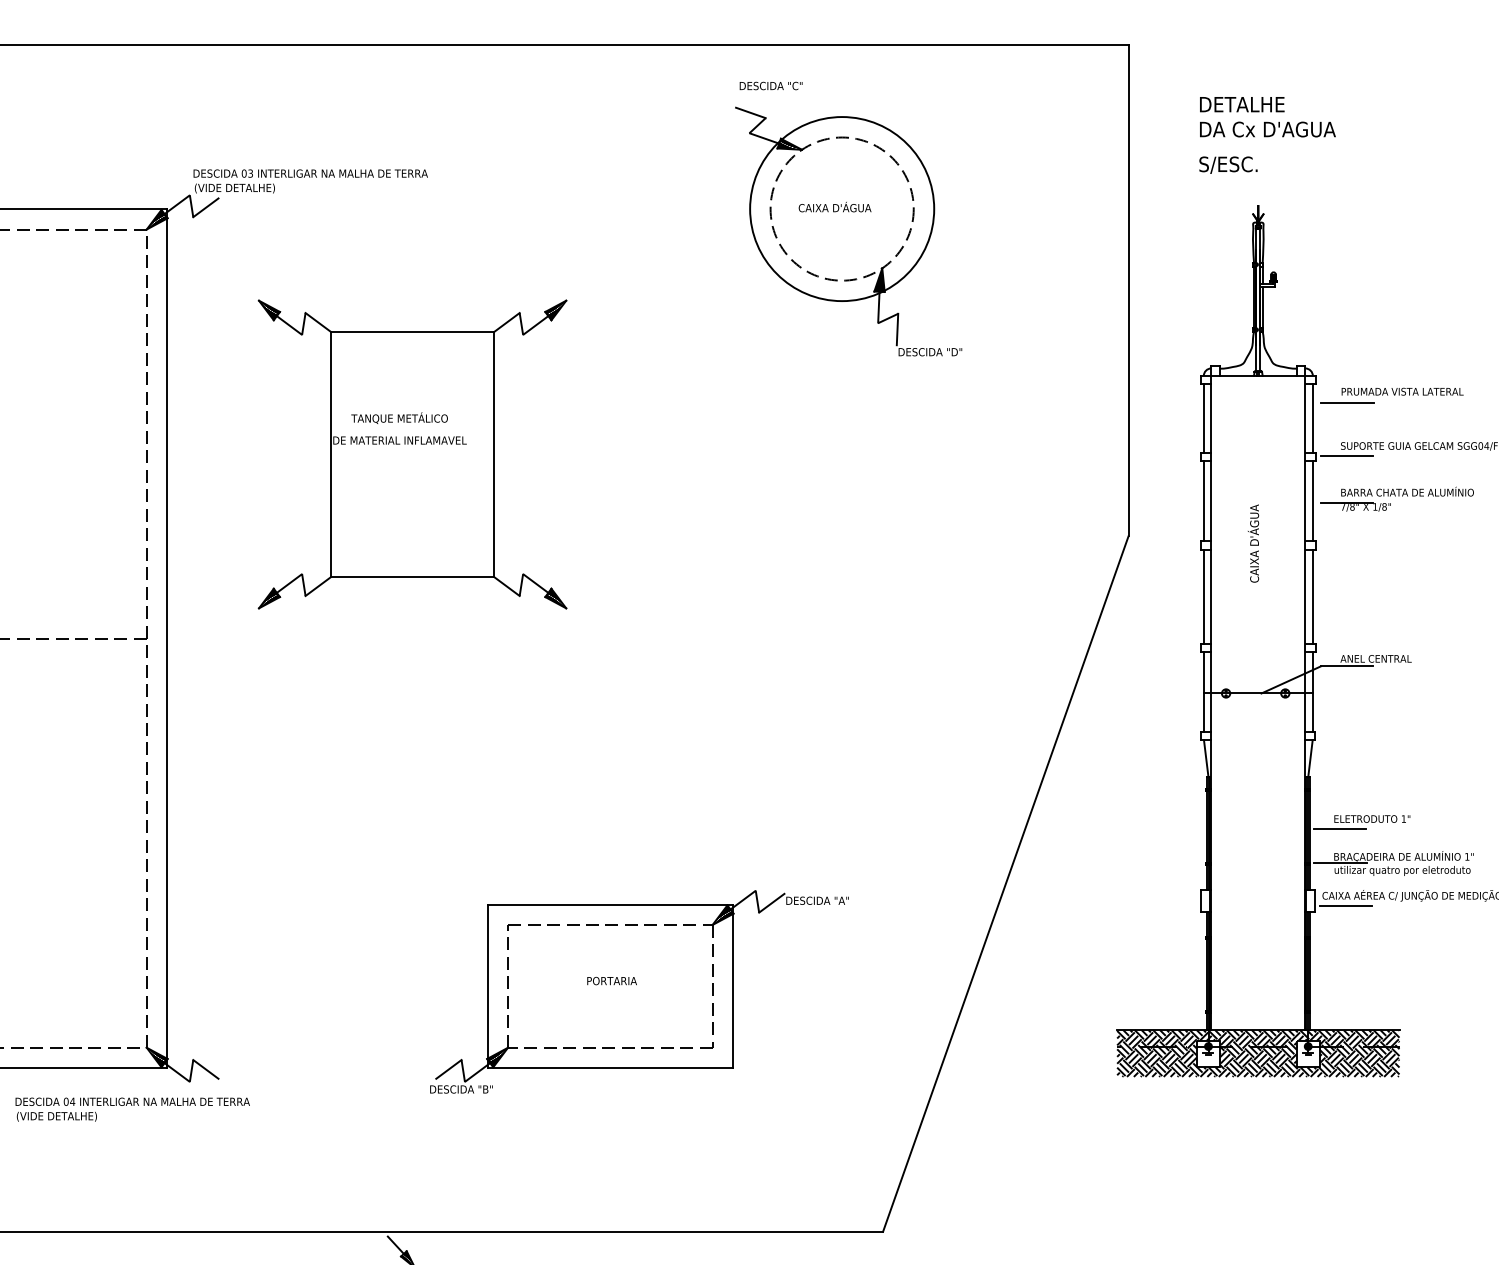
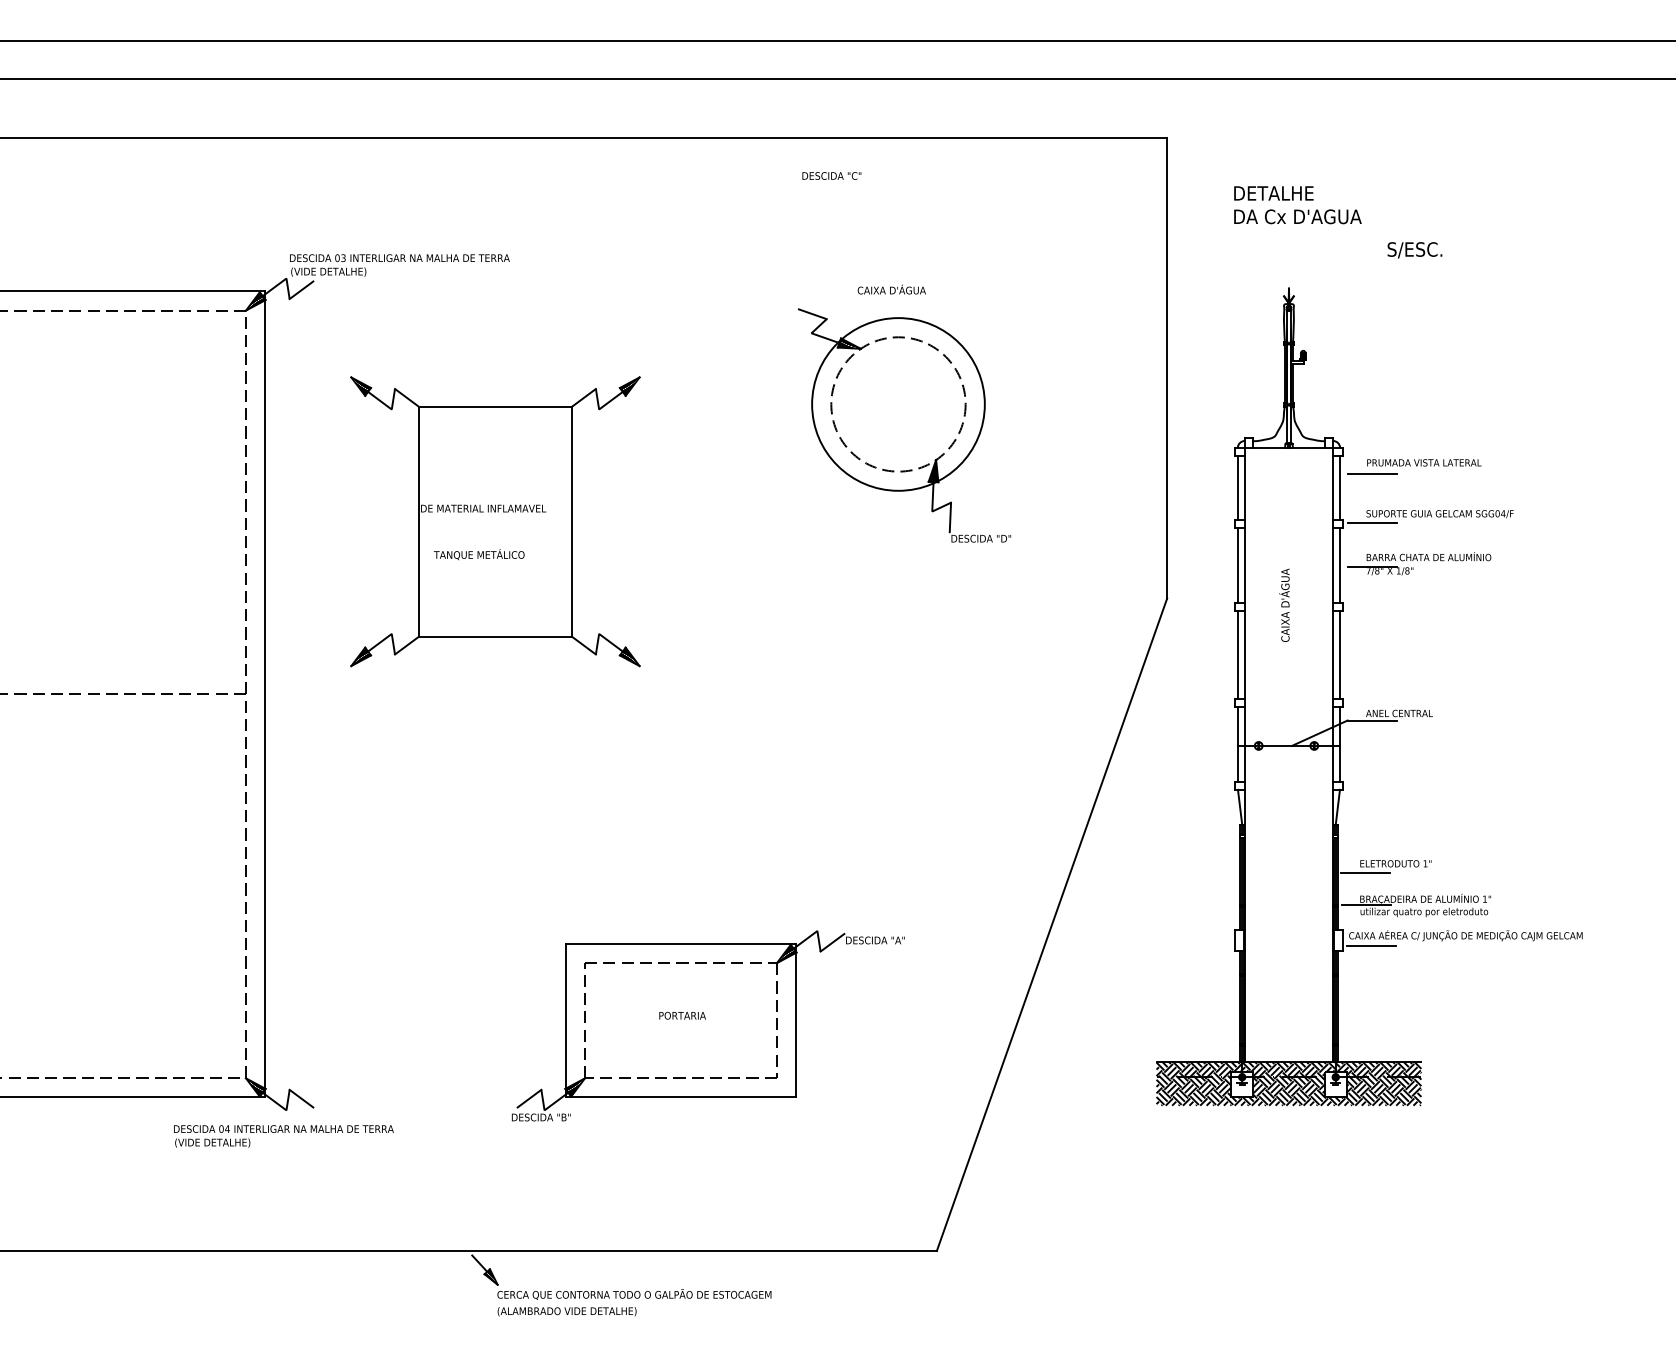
text: (1228, 165) -> (1414, 250), moved
part: (848, 231) -> (904, 425), moved
text: (399, 418) -> (479, 554), moved
text: (132, 1109) -> (283, 1136), moved

